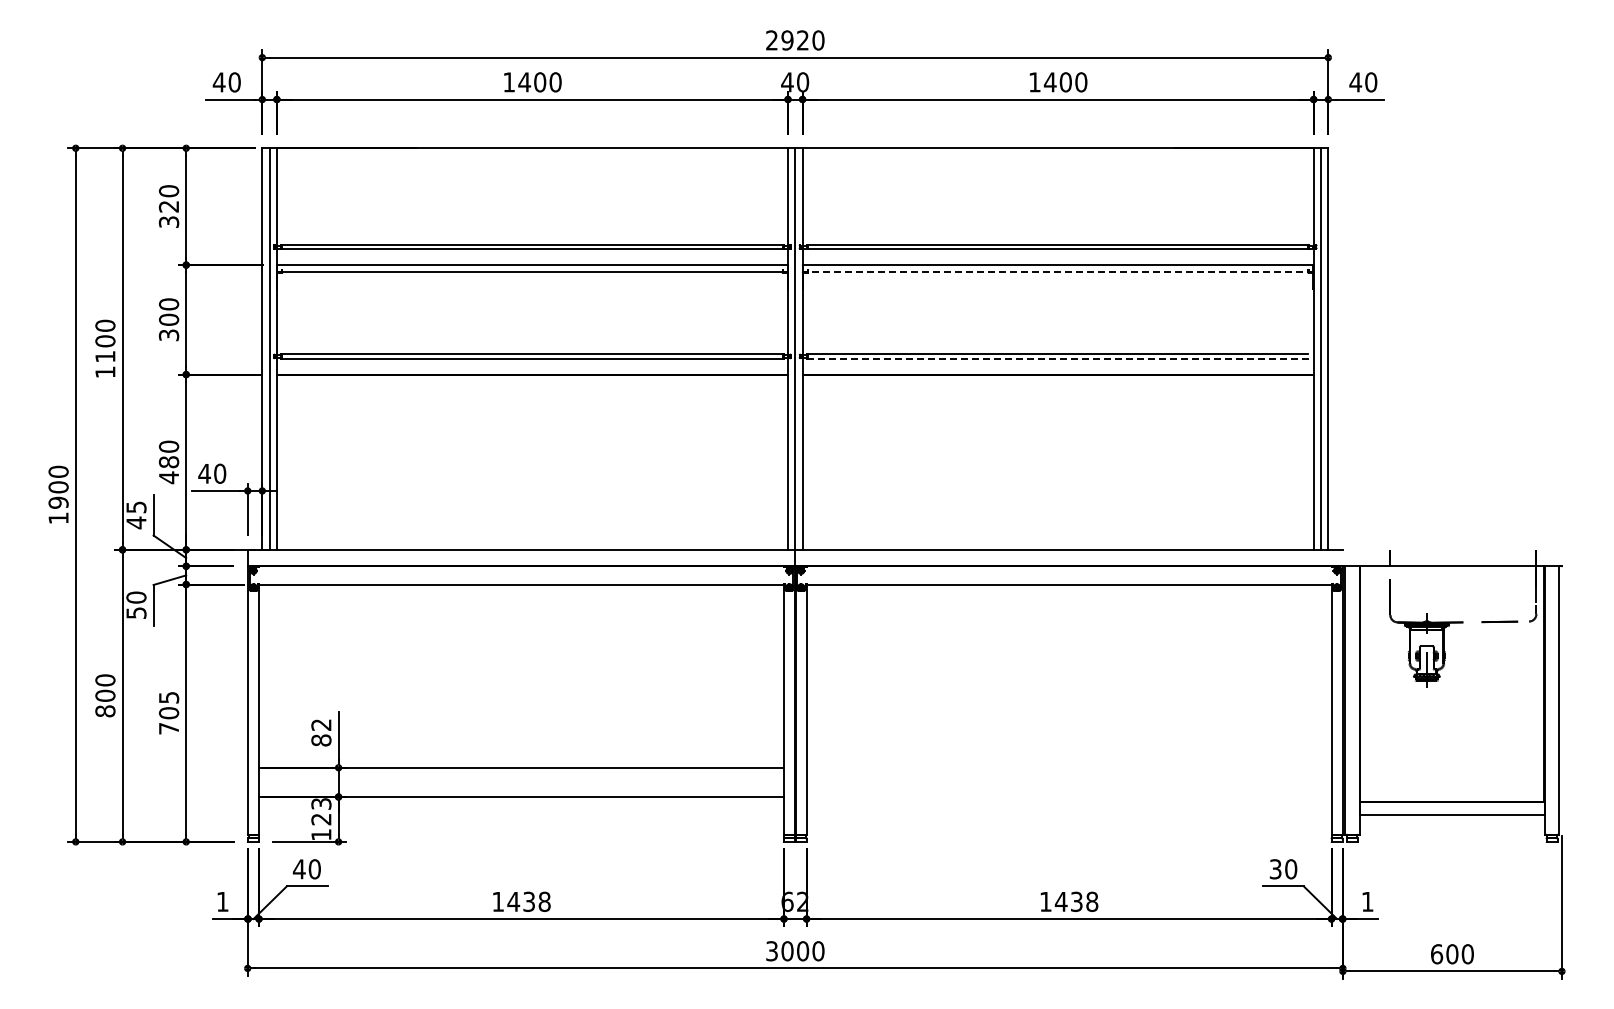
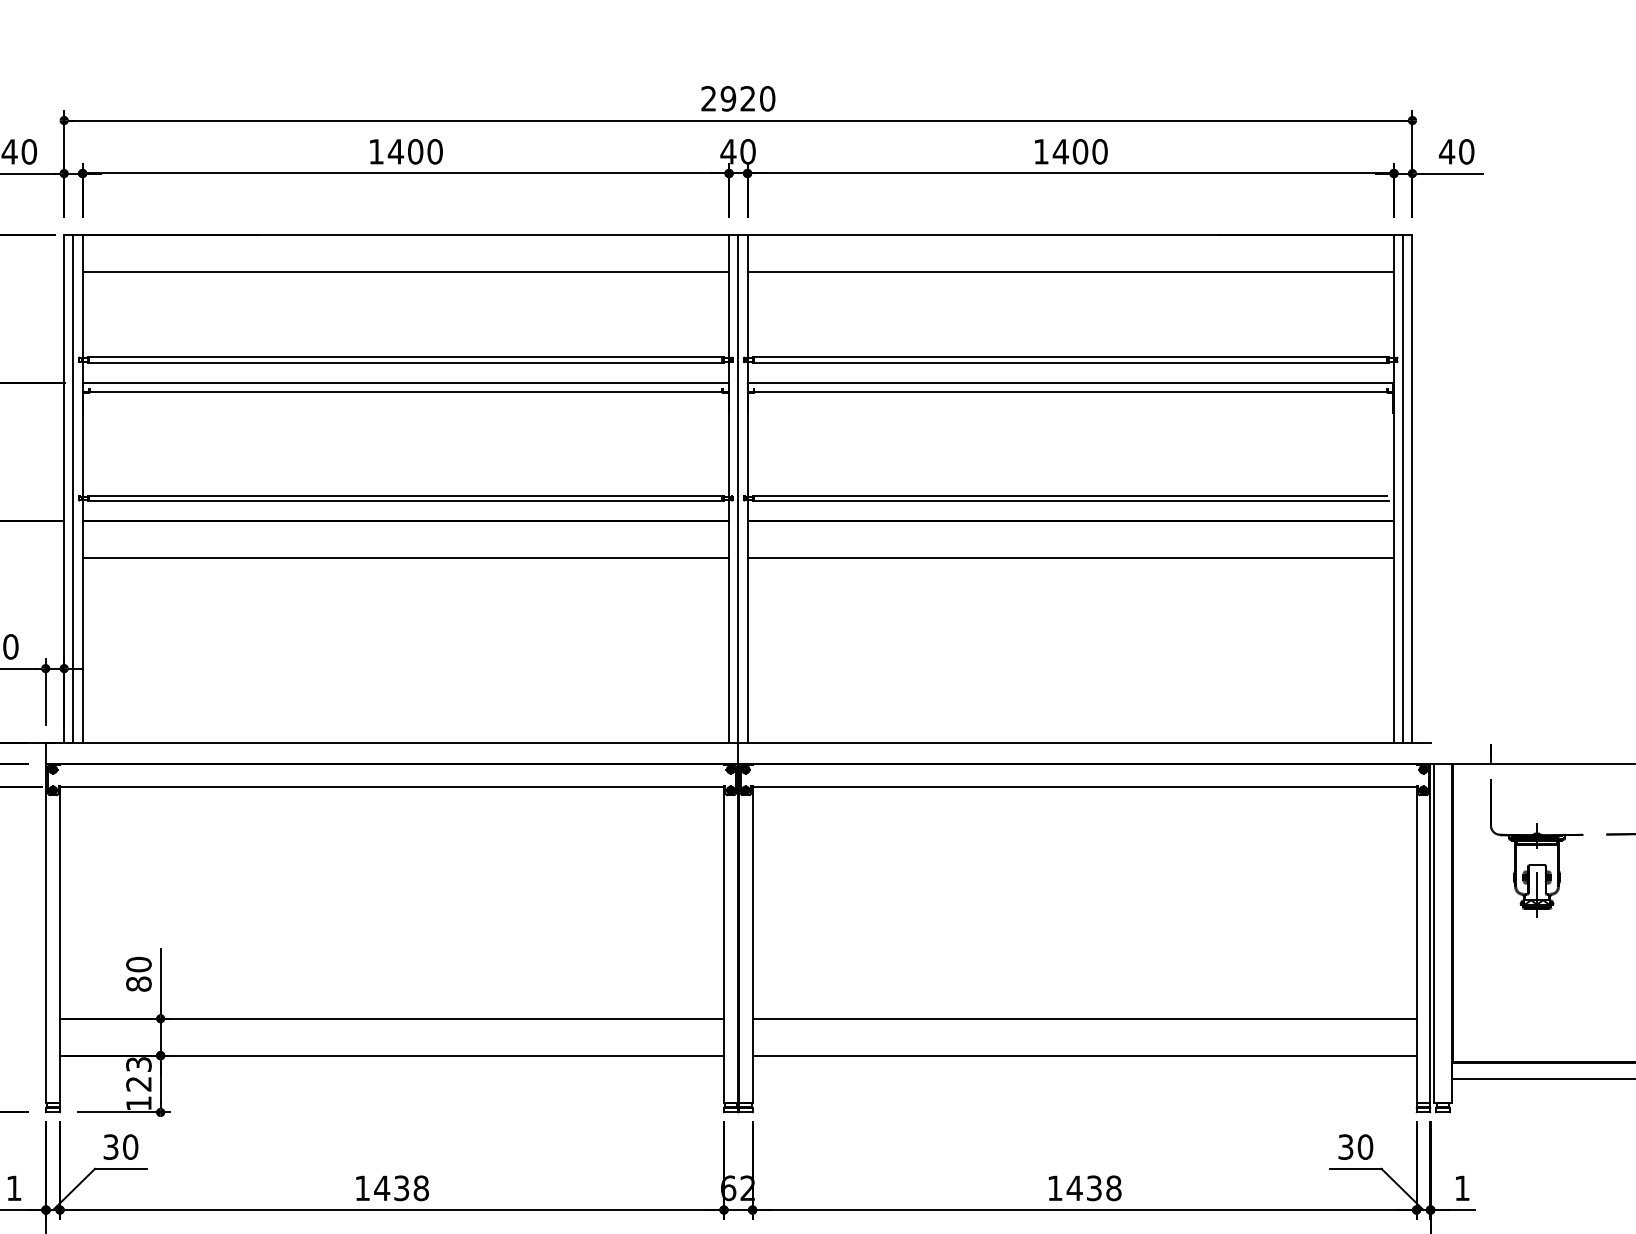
line: (532, 177) -> (405, 272), added
line: (1057, 177) -> (1069, 272), added
line: (1058, 272) -> (1071, 392), dashed -> solid
line: (1058, 358) -> (1071, 501), dashed -> solid
line: (532, 403) -> (405, 557), added
line: (1057, 403) -> (1069, 557), added
text: (321, 724) -> (139, 963), 82 -> 80
line: (1068, 767) -> (1083, 1018), added
line: (1068, 797) -> (1083, 1056), added
text: (298, 869) -> (109, 1147), 40 -> 30

